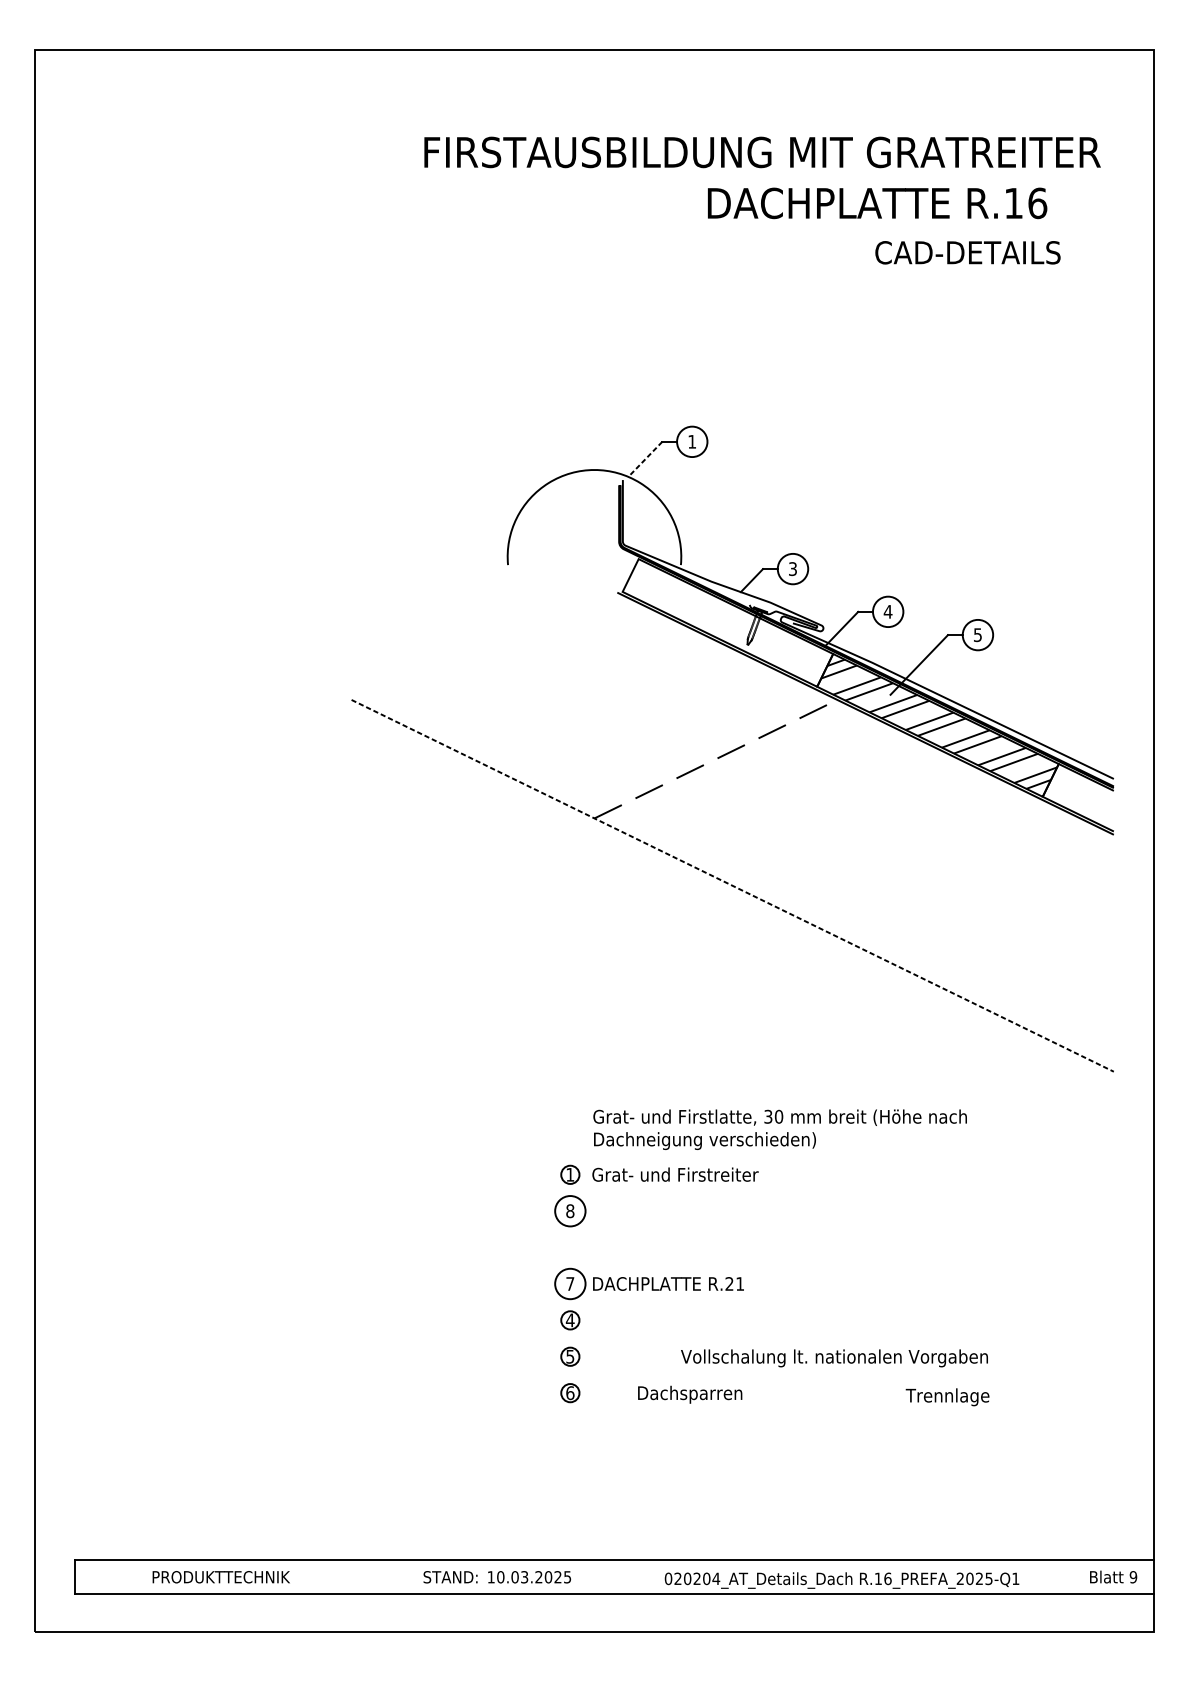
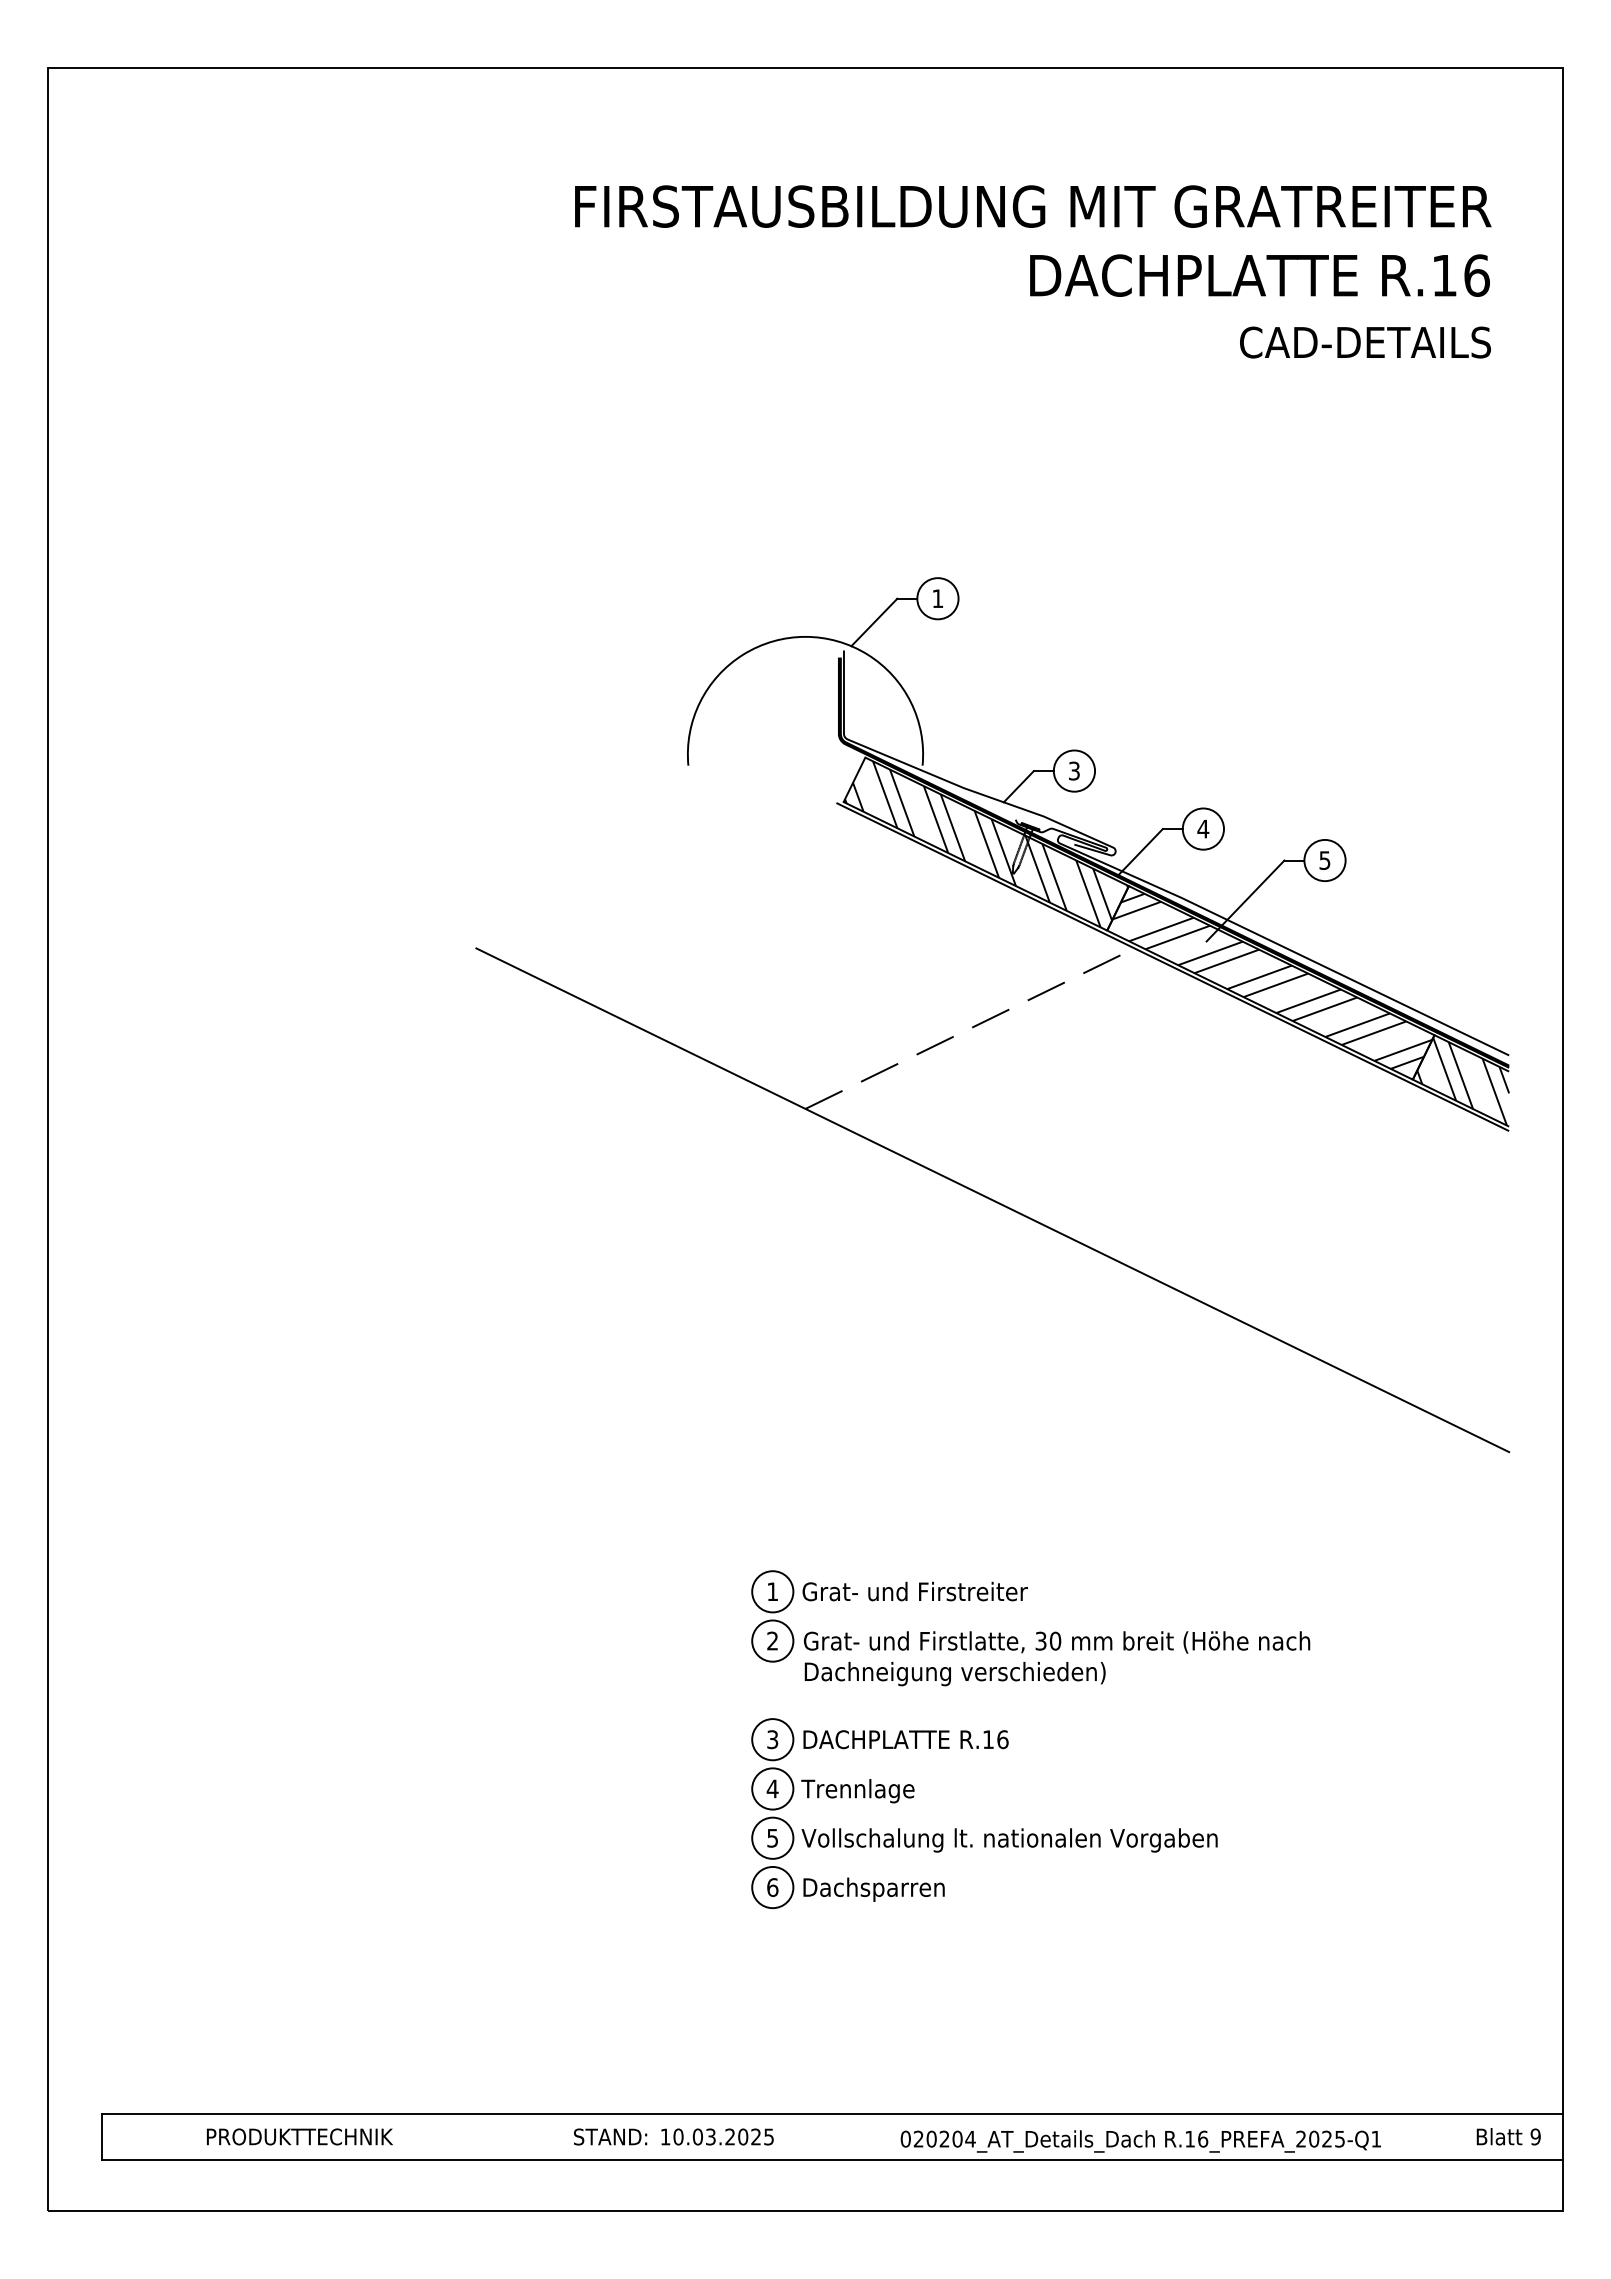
text: (877, 203) -> (1259, 275), moved
text: (967, 252) -> (1365, 342), moved
line: (645, 459) -> (874, 622), dashed -> solid
hatch: (728, 623) -> (986, 844), added
hatch: (1080, 798) -> (1463, 1081), added
line: (732, 886) -> (992, 1200), dashed -> solid
text: (780, 1129) -> (1057, 1658), moved
circle: (570, 1174) -> (772, 1591), size x1.67
text: (570, 1210) -> (772, 1640), 8 -> 2
text: (570, 1283) -> (772, 1739), 7 -> 3
text: (734, 1283) -> (995, 1739), R.21 -> R.16
circle: (570, 1320) -> (772, 1788), size x1.67
circle: (570, 1356) -> (772, 1837), size x1.67
text: (834, 1358) -> (1009, 1840), moved
circle: (570, 1393) -> (772, 1887), size x1.67
text: (689, 1394) -> (873, 1889), moved
text: (947, 1397) -> (857, 1791), moved

